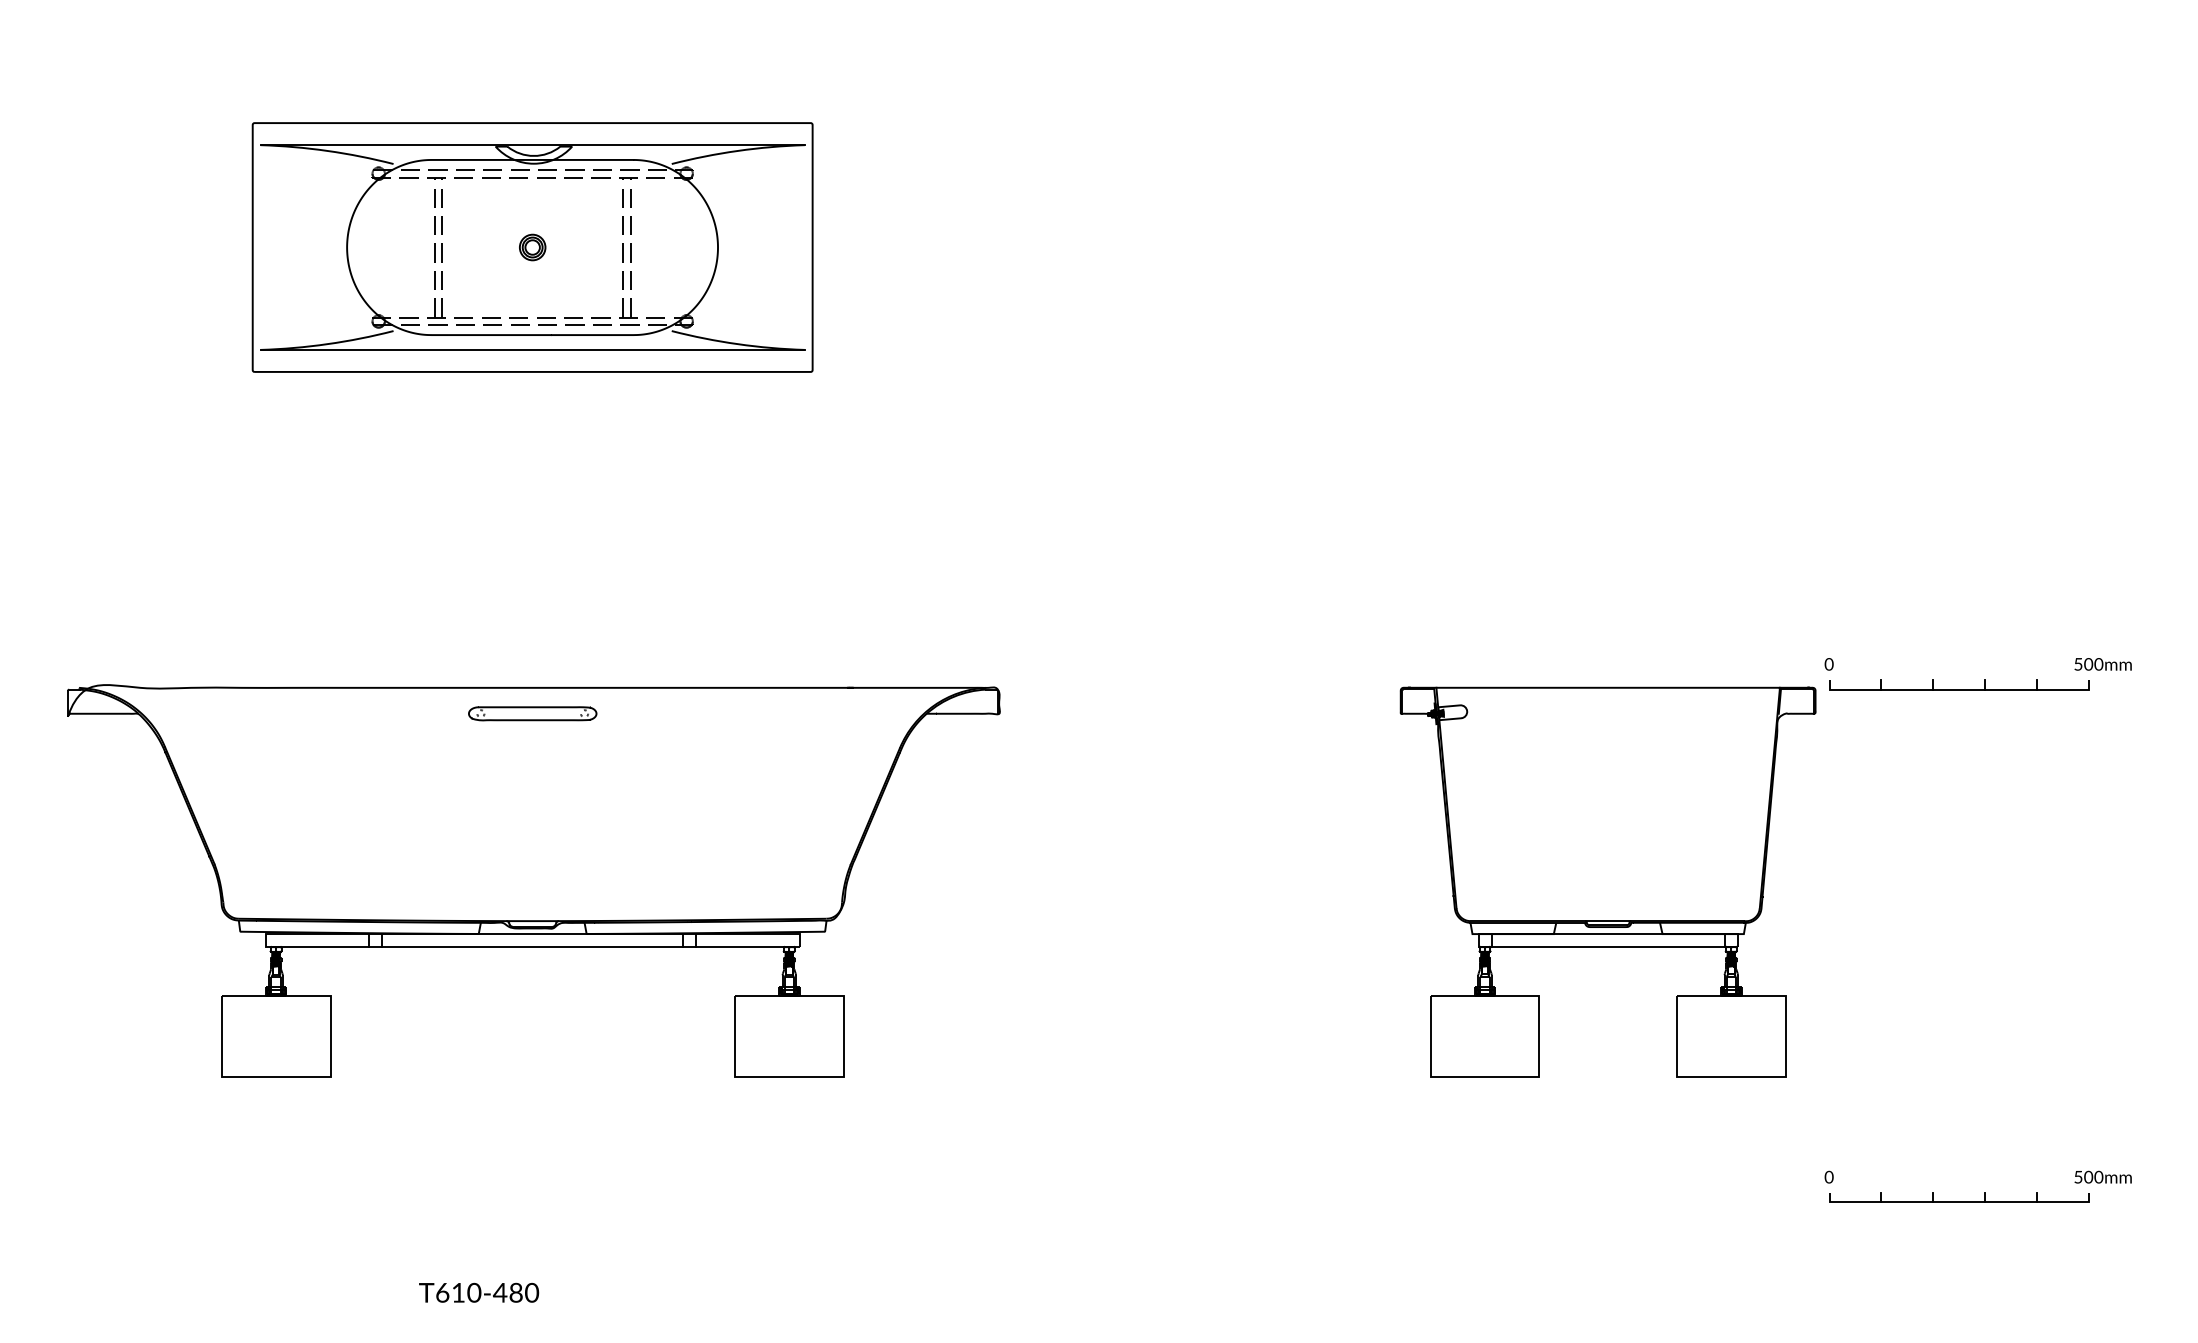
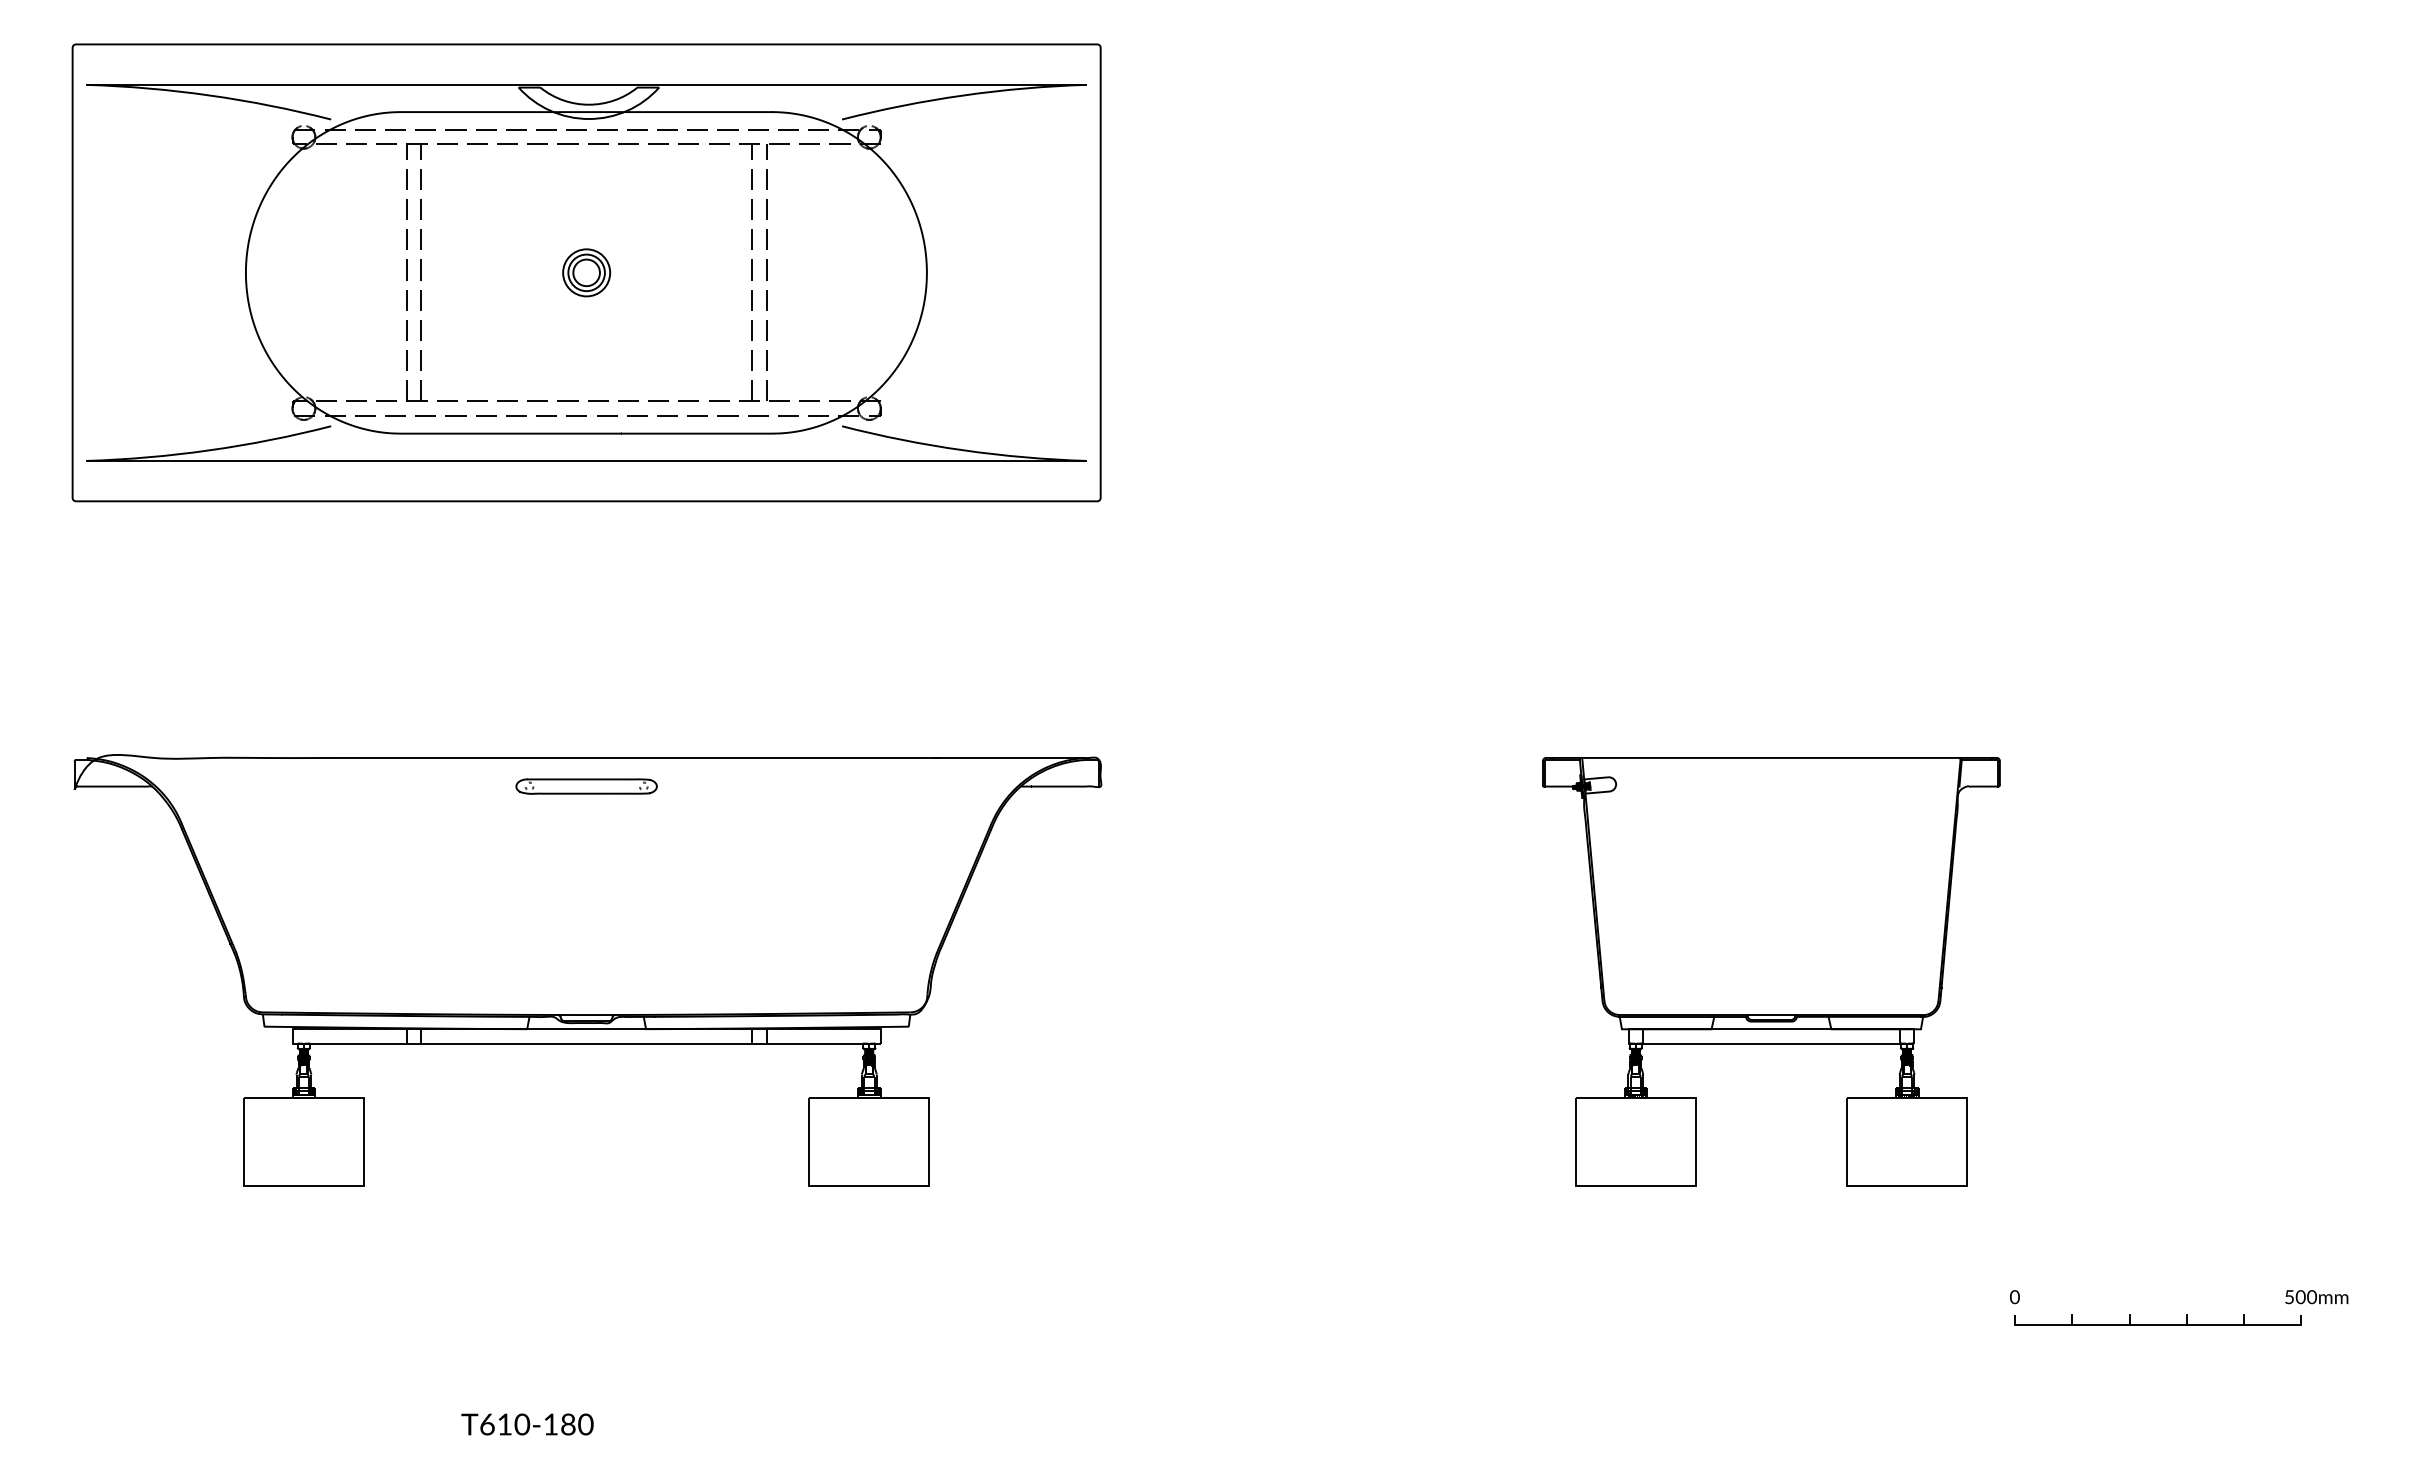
part: (532, 247) -> (586, 272), size x1.67
part: (1984, 680) -> (2186, 749), removed
text: (499, 1292) -> (550, 1424), T610-480 -> T610-180

